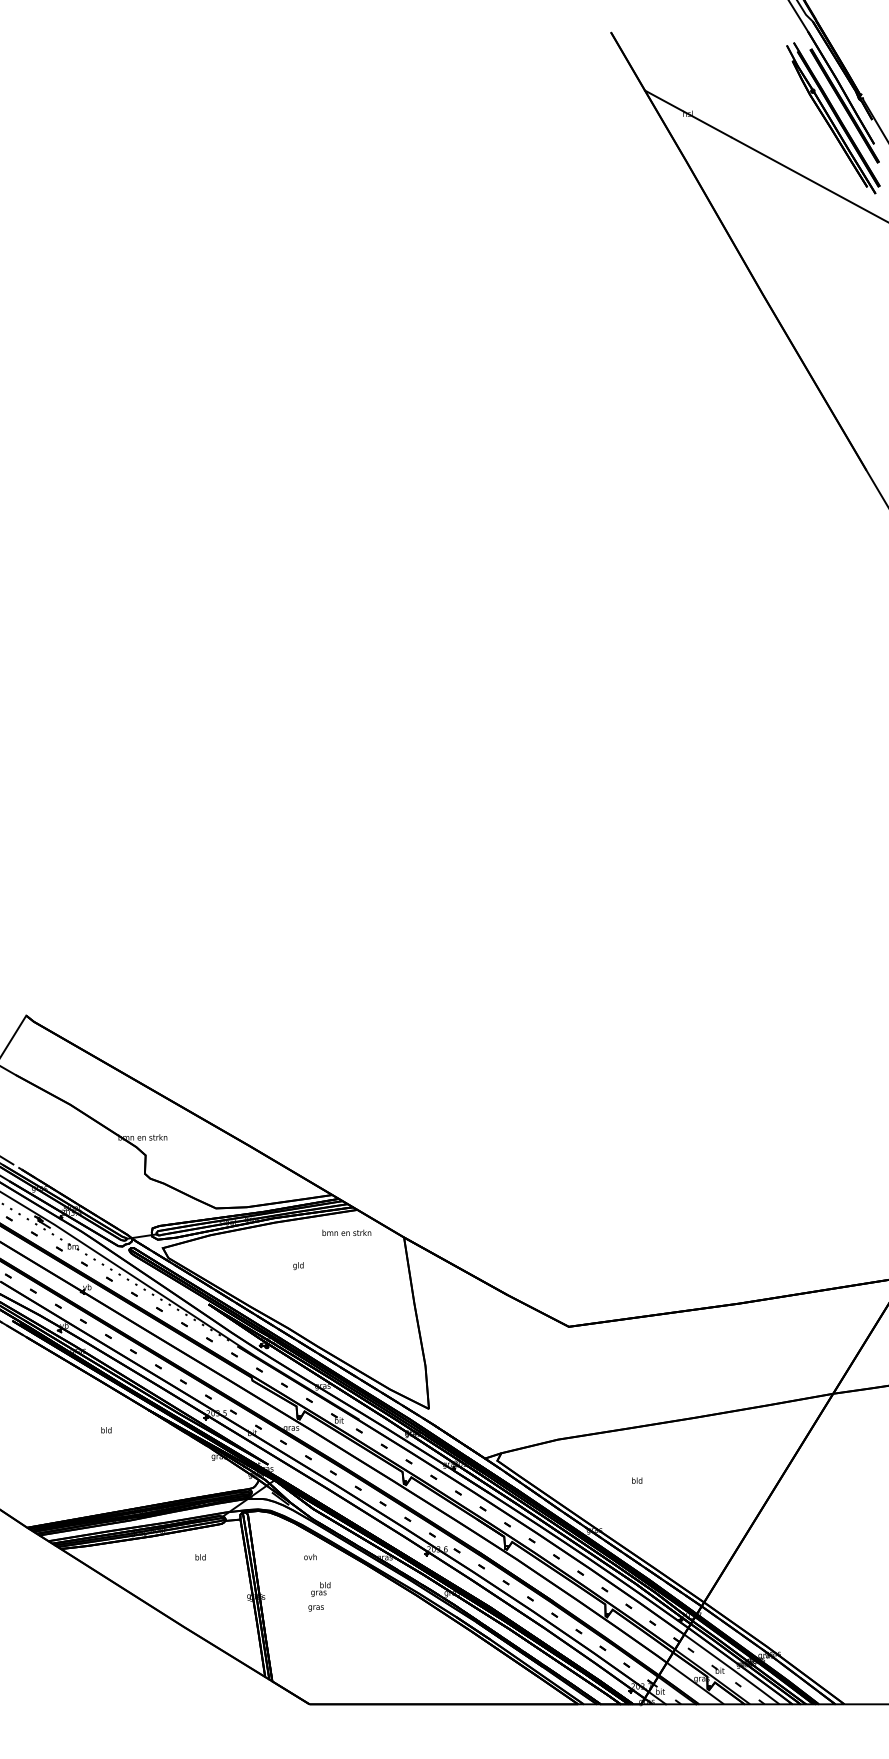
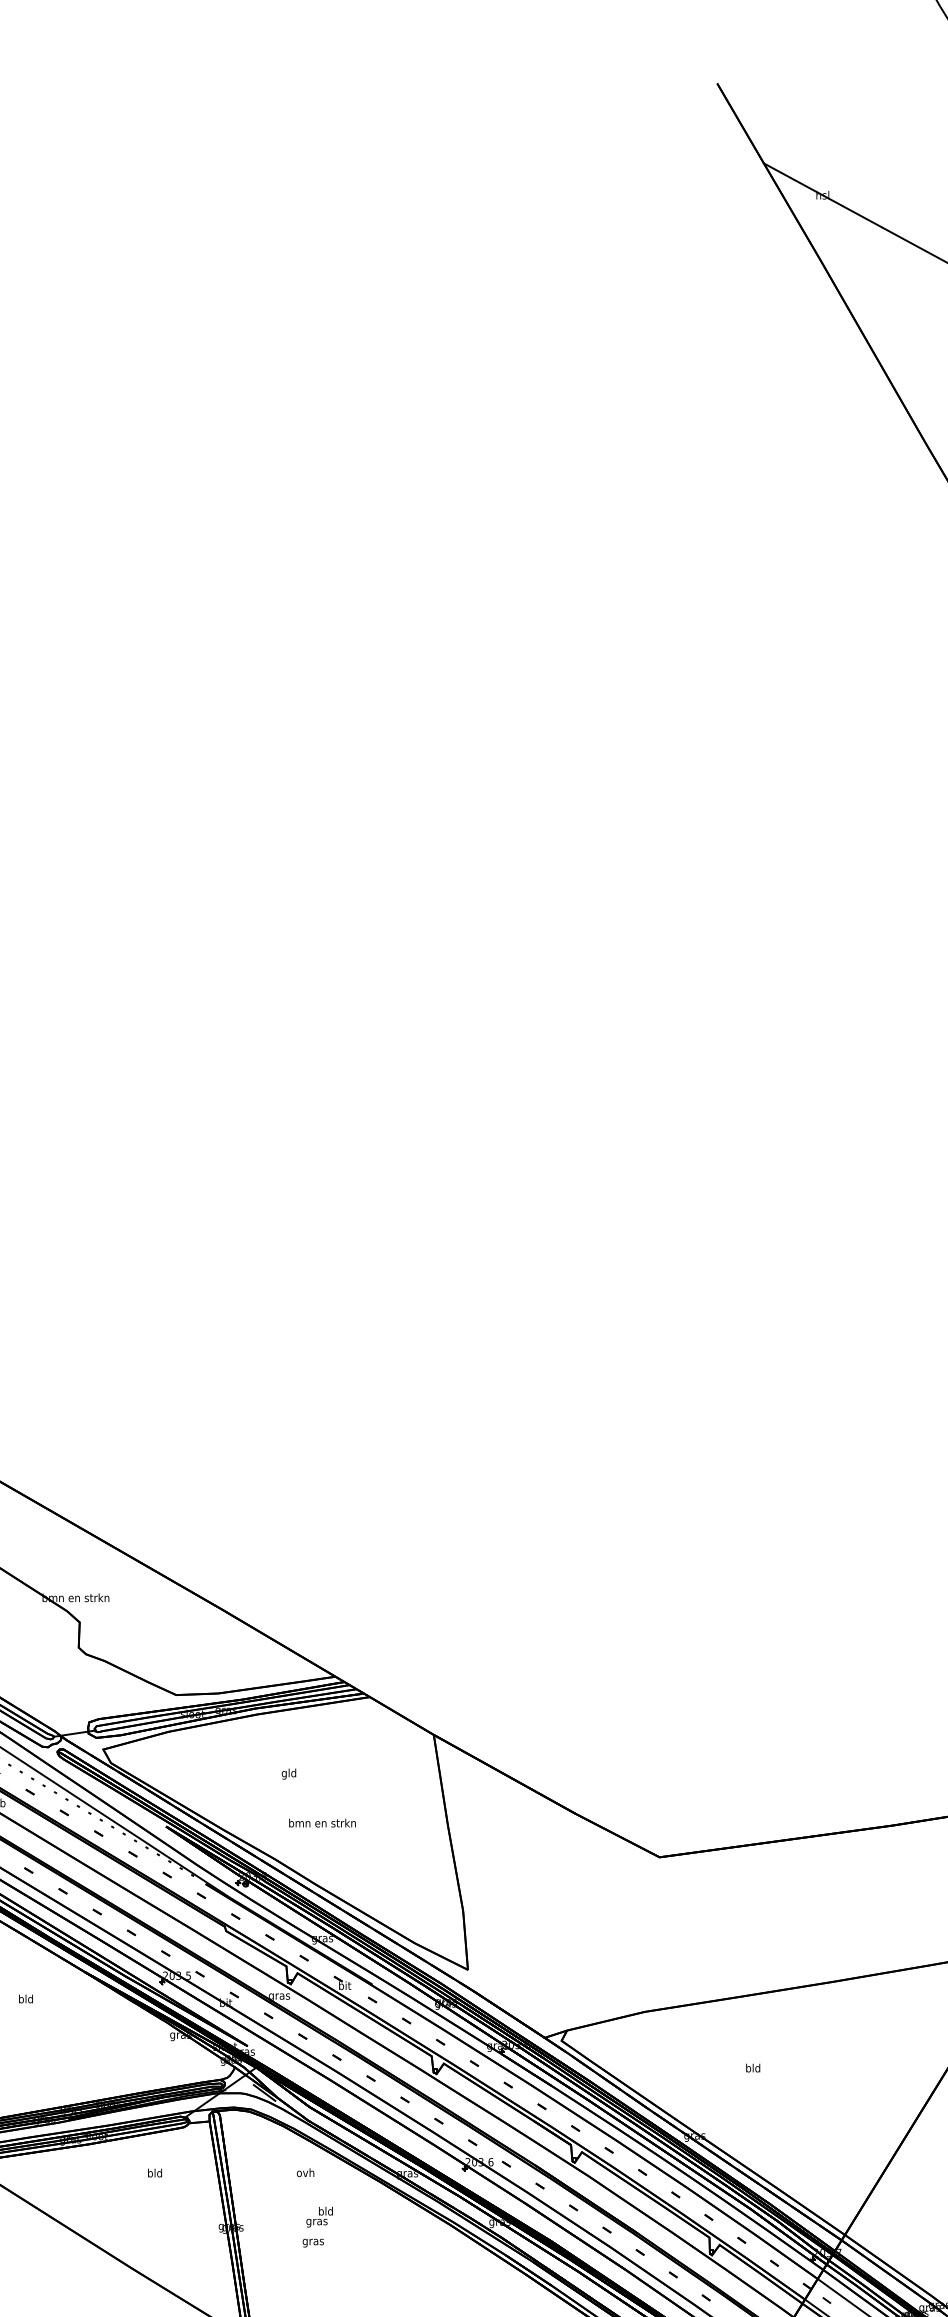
text: (346, 1232) -> (322, 1822), moved

